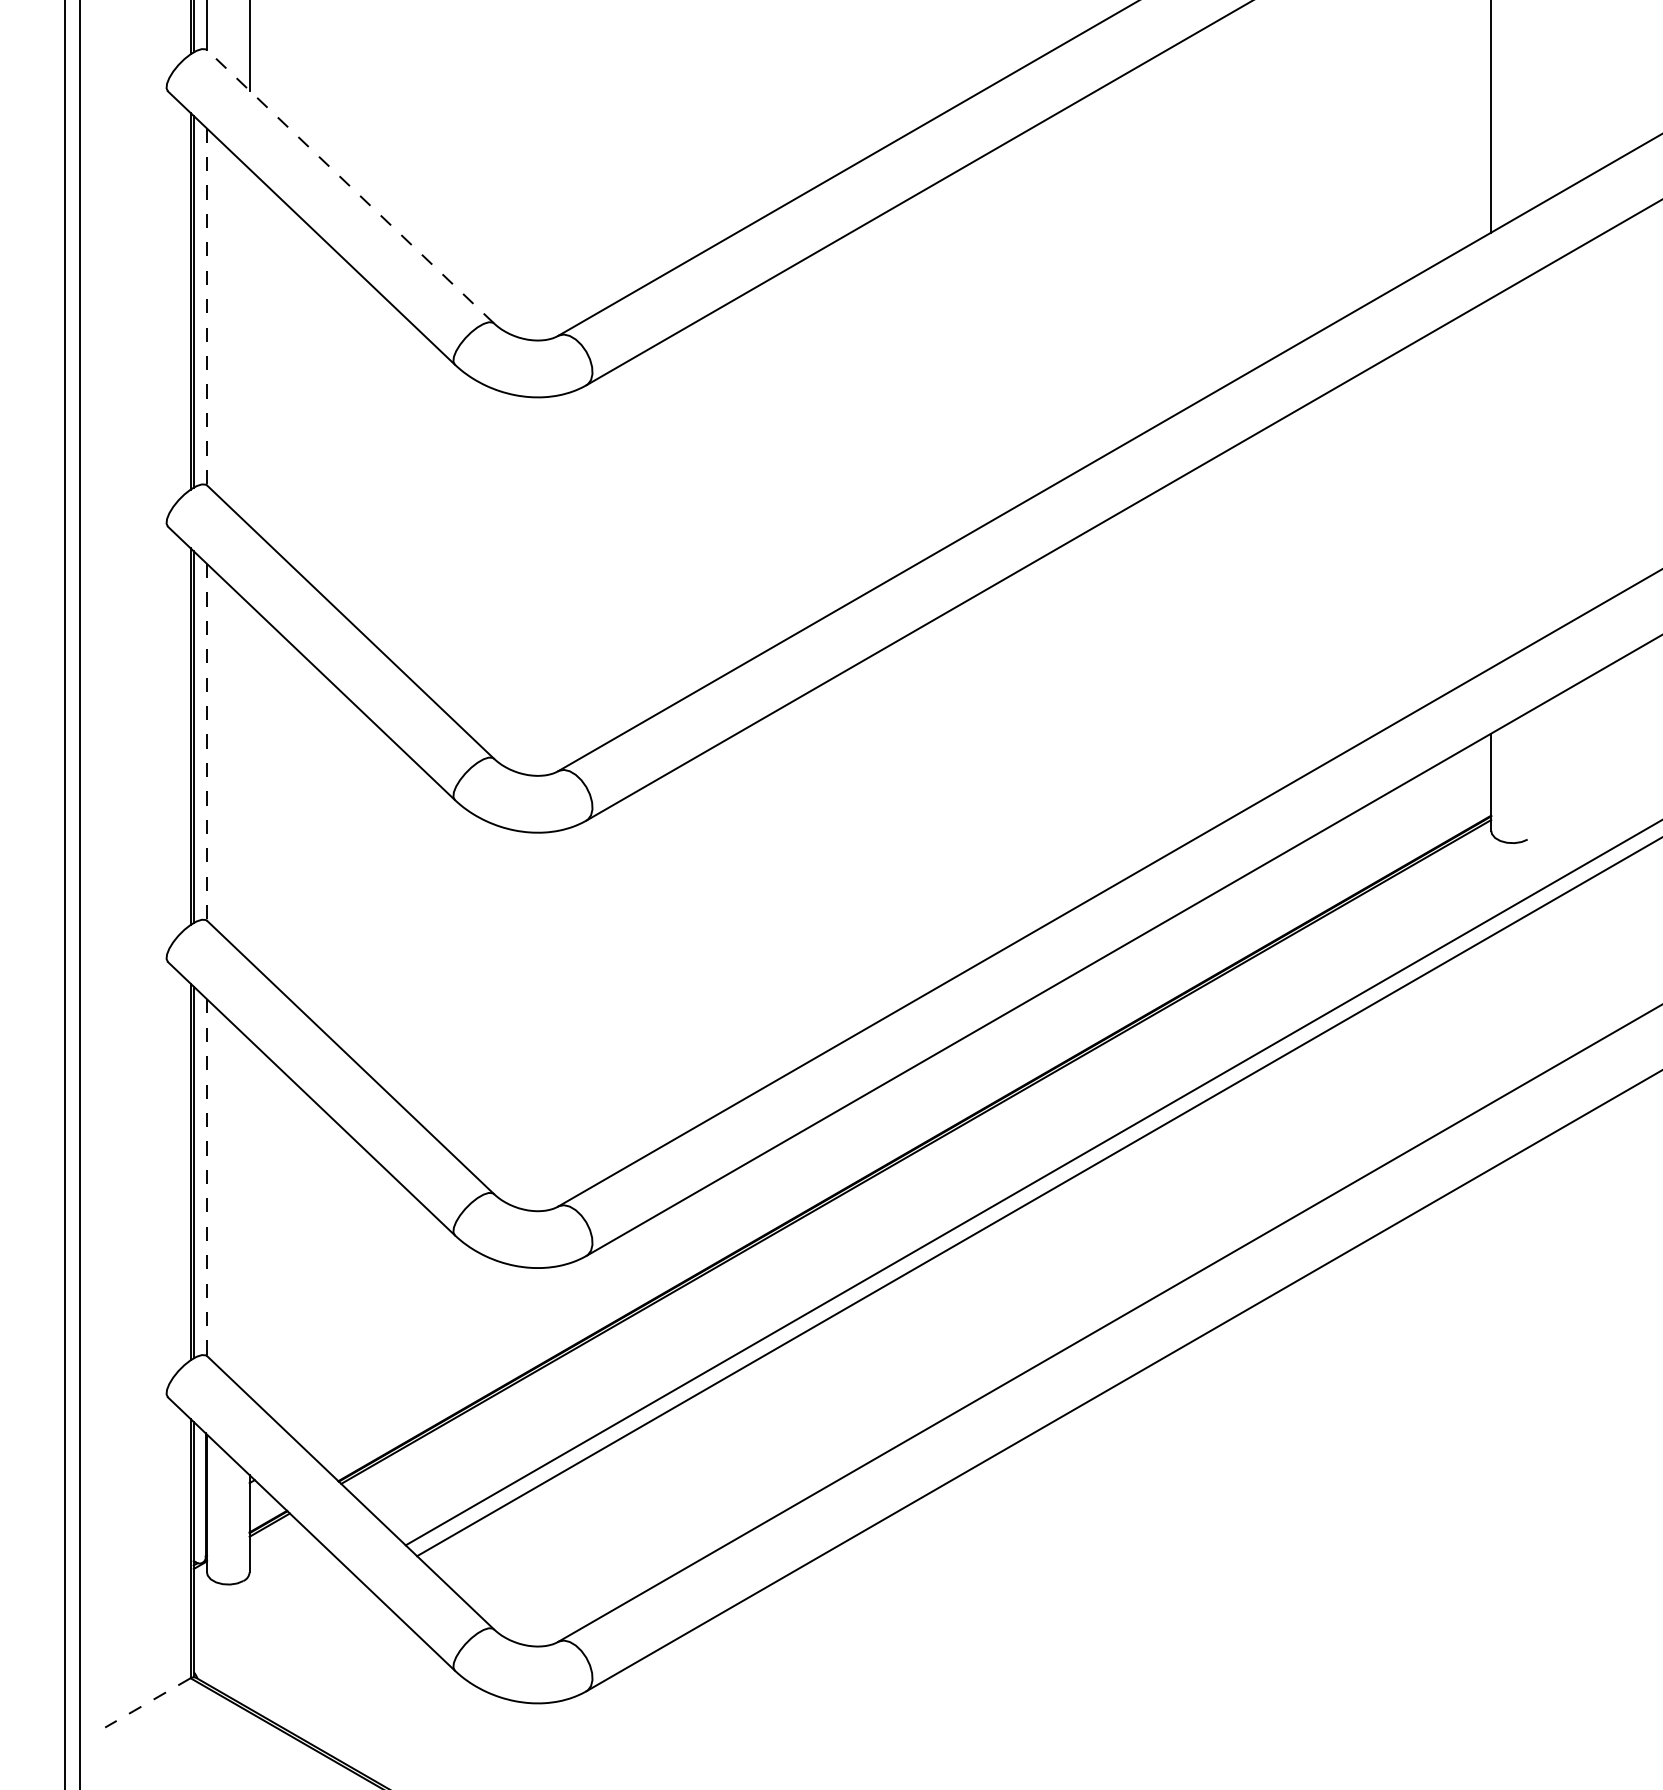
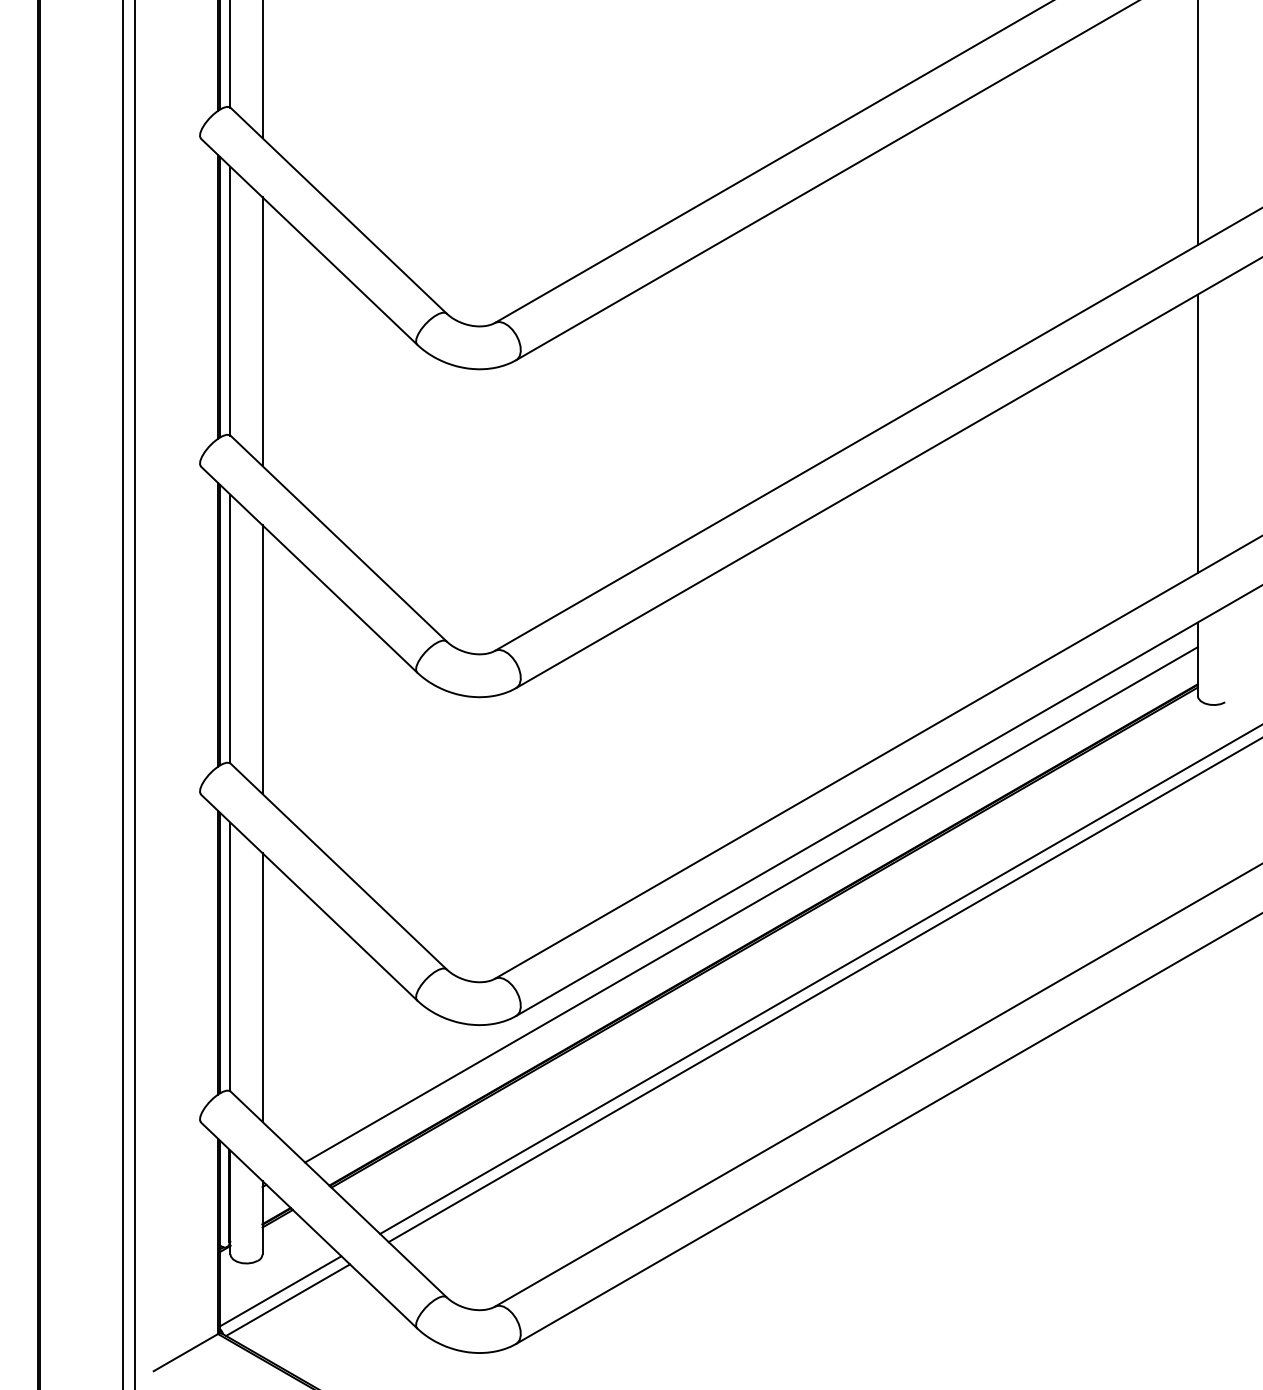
line: (350, 186) -> (338, 210), dashed -> solid
line: (207, 307) -> (230, 301), dashed -> solid
line: (249, 347) -> (262, 331), added
line: (1490, 482) -> (1197, 433), added
line: (207, 742) -> (230, 629), dashed -> solid
line: (249, 782) -> (262, 659), added
line: (898, 1107) -> (751, 904), added
line: (207, 1178) -> (230, 957), dashed -> solid
line: (249, 1218) -> (262, 987), added
line: (273, 1621) -> (280, 1291), added
line: (284, 1632) -> (288, 1299), added
line: (147, 1702) -> (185, 1352), dashed -> solid

